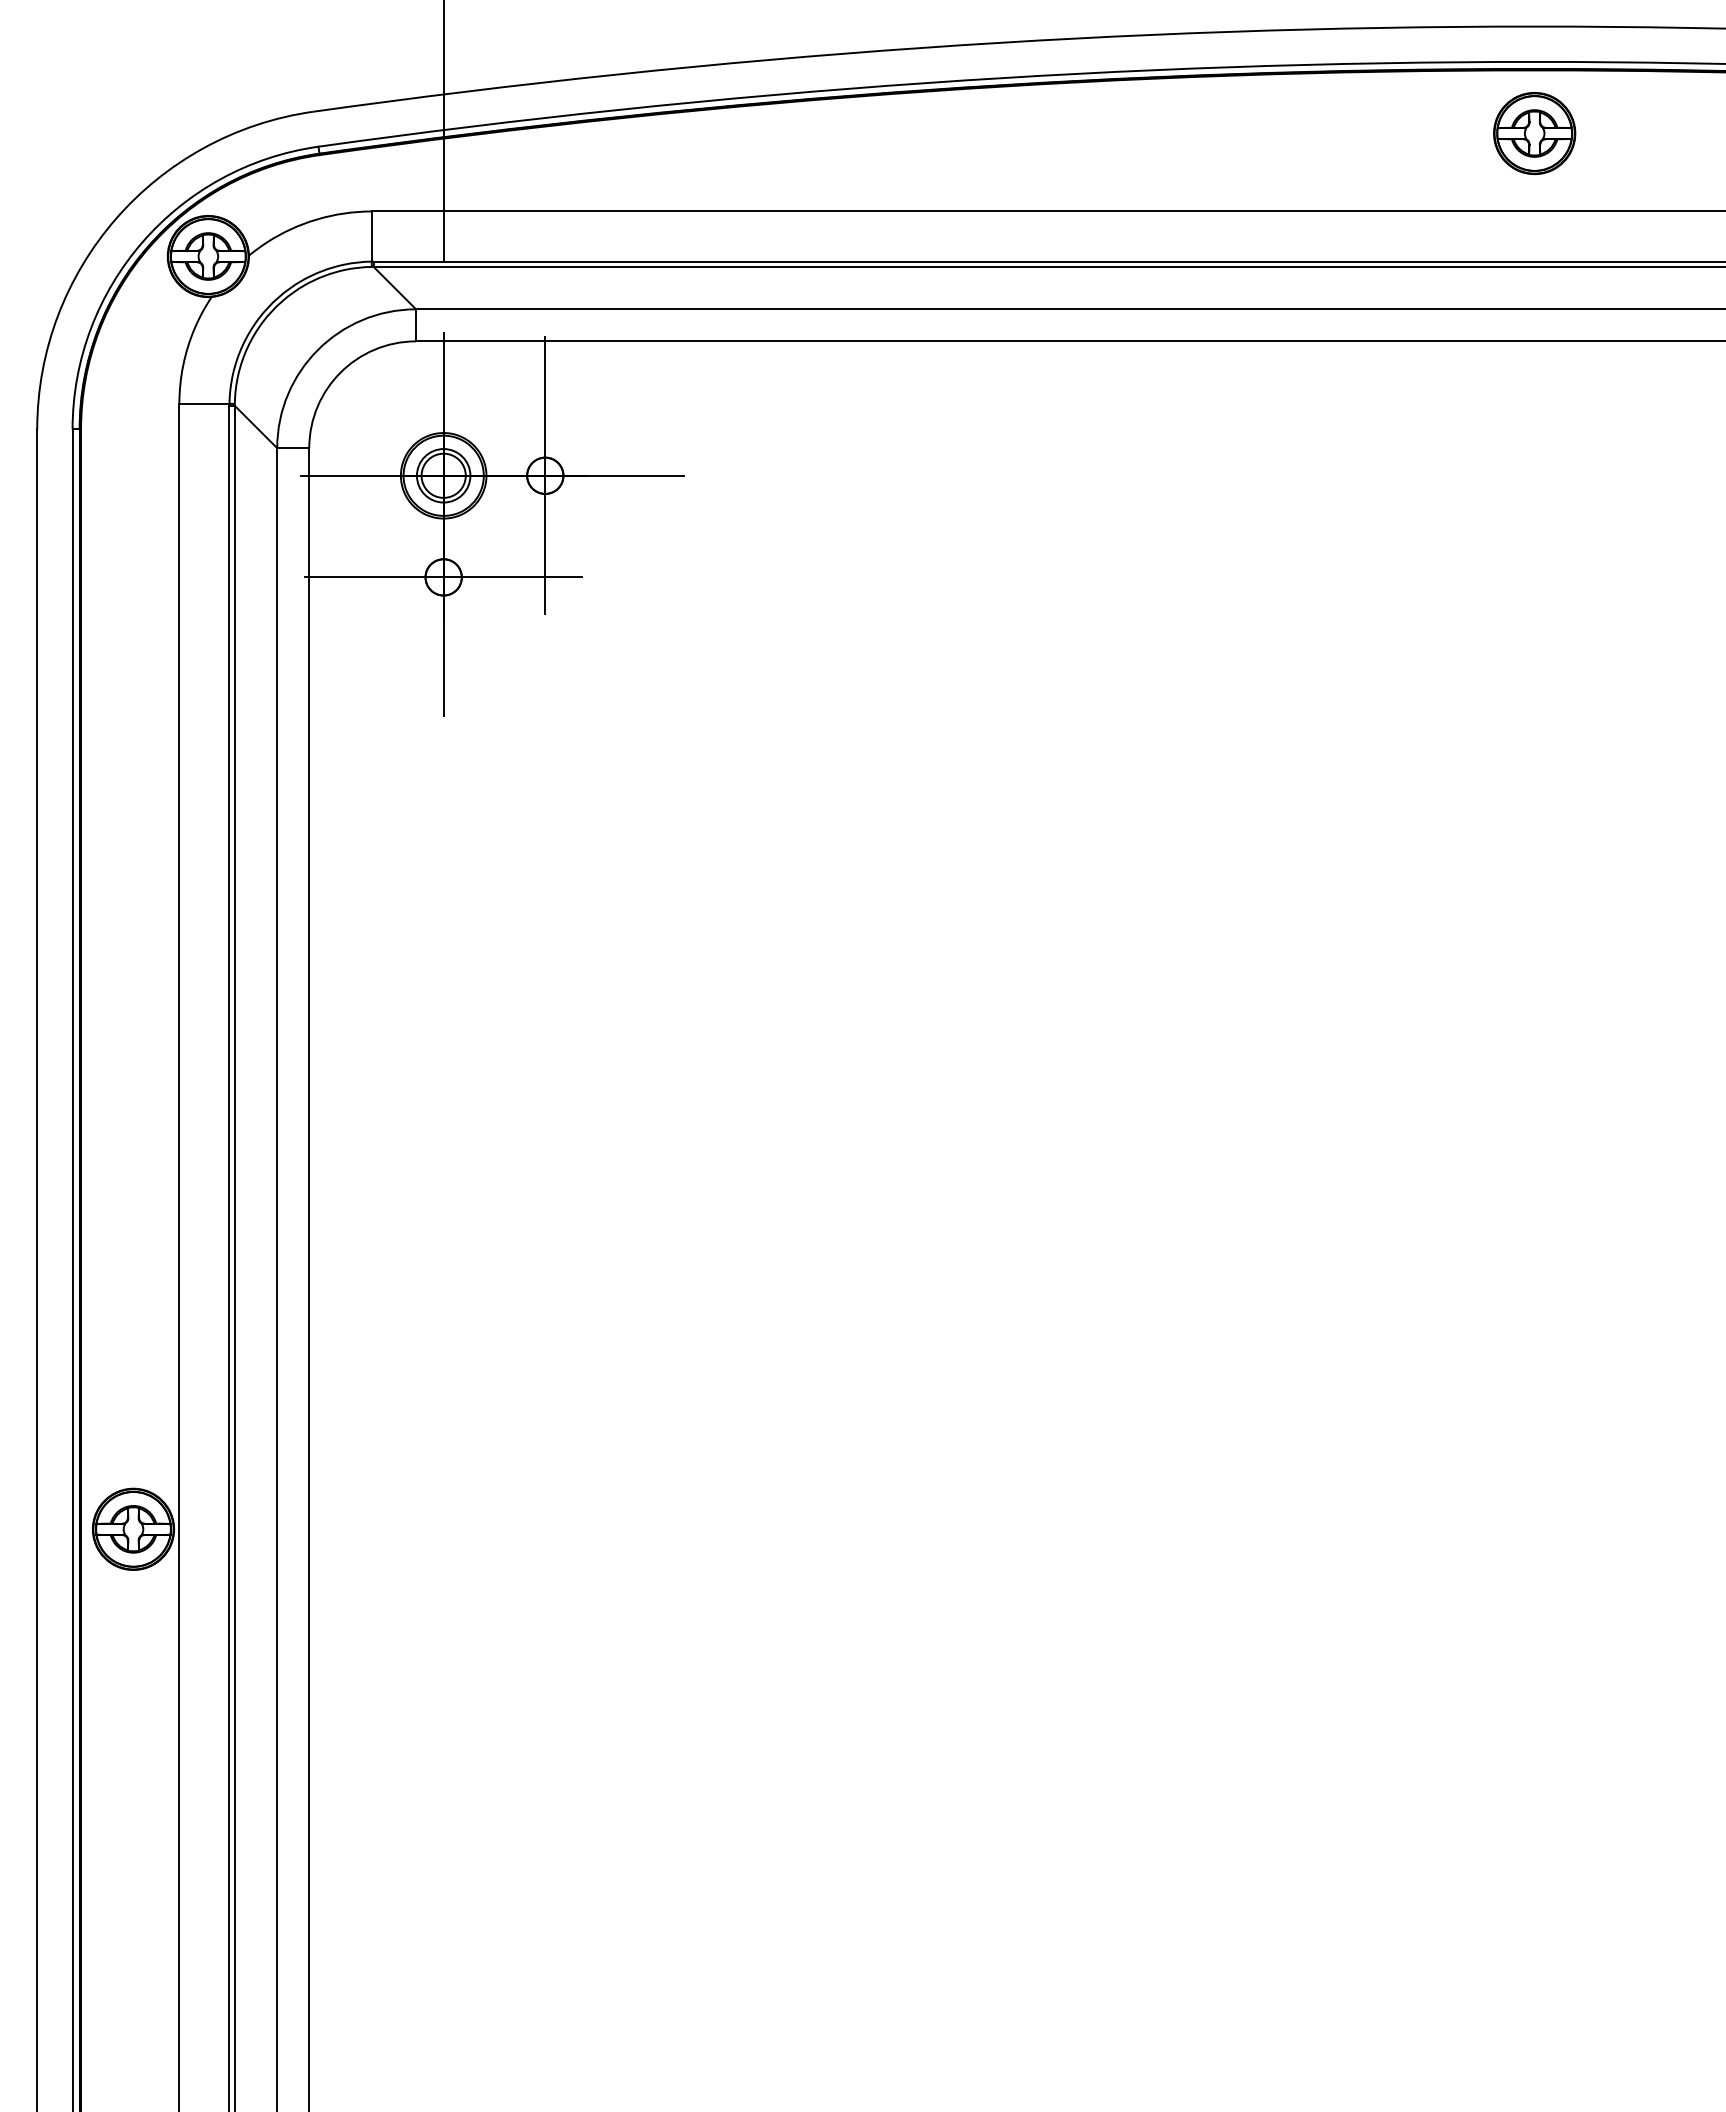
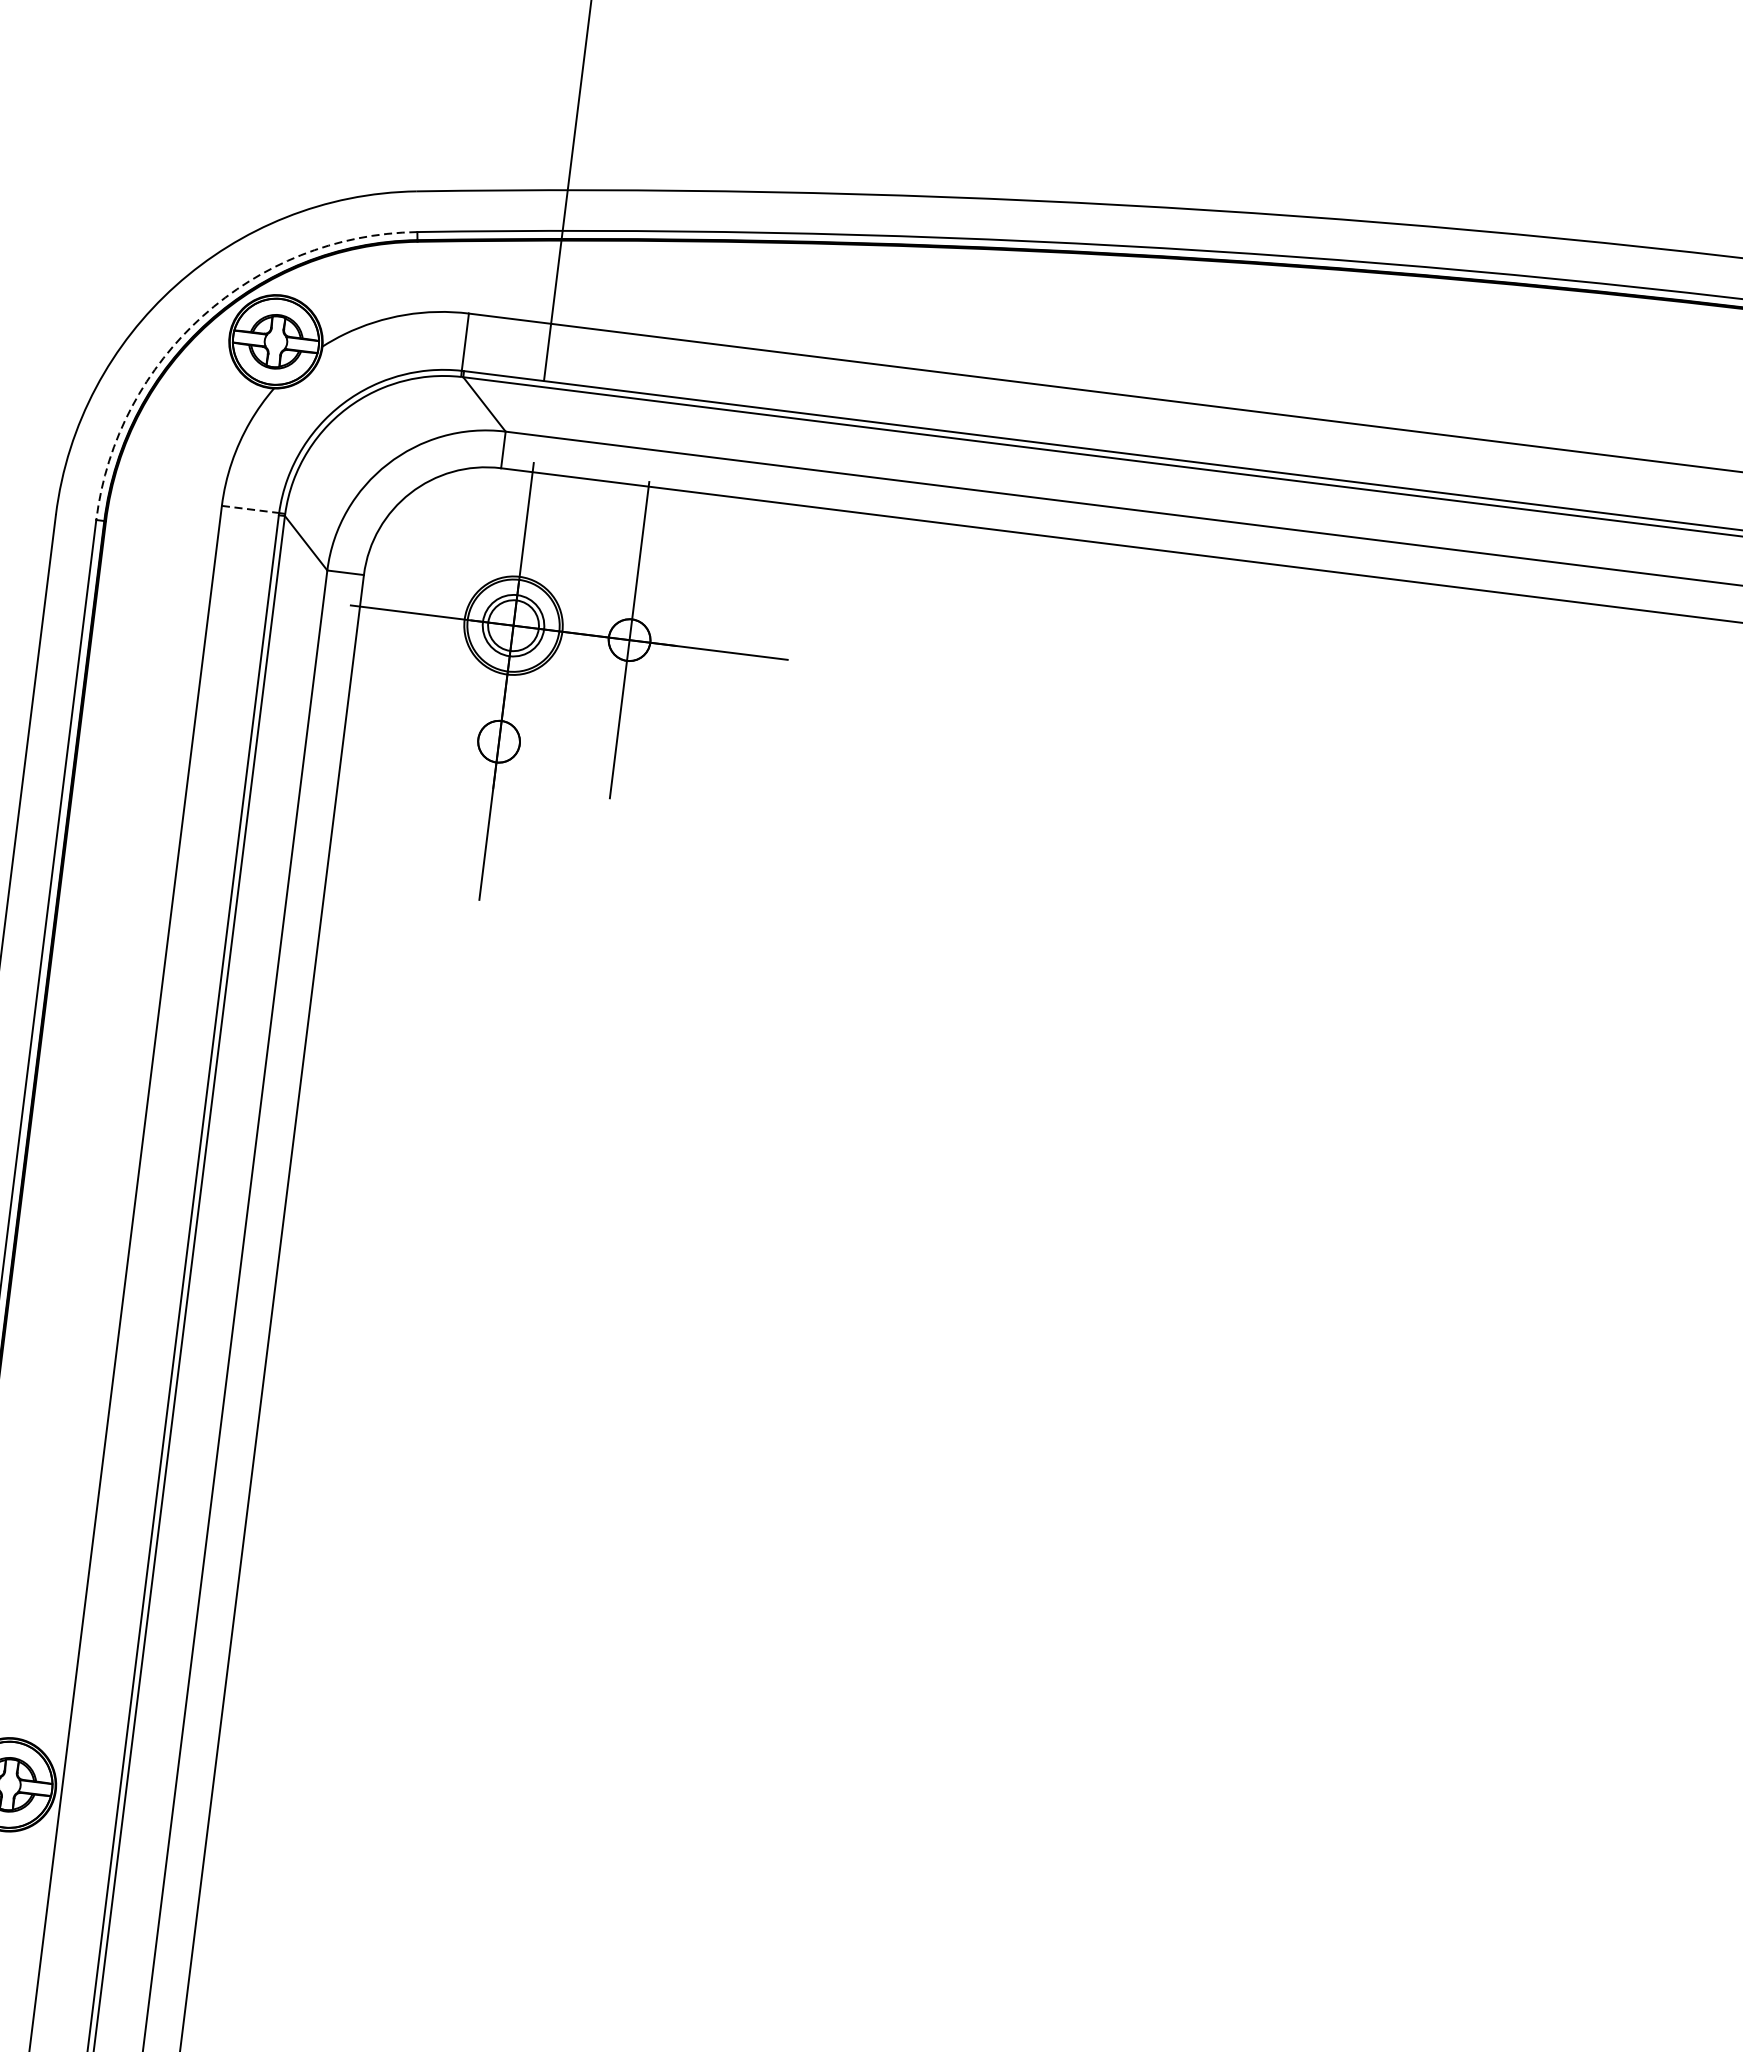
arc: (142, 242) -> (202, 316), solid -> dashed
line: (204, 403) -> (250, 509), solid -> dashed
line: (443, 577) -> (498, 741), removed

